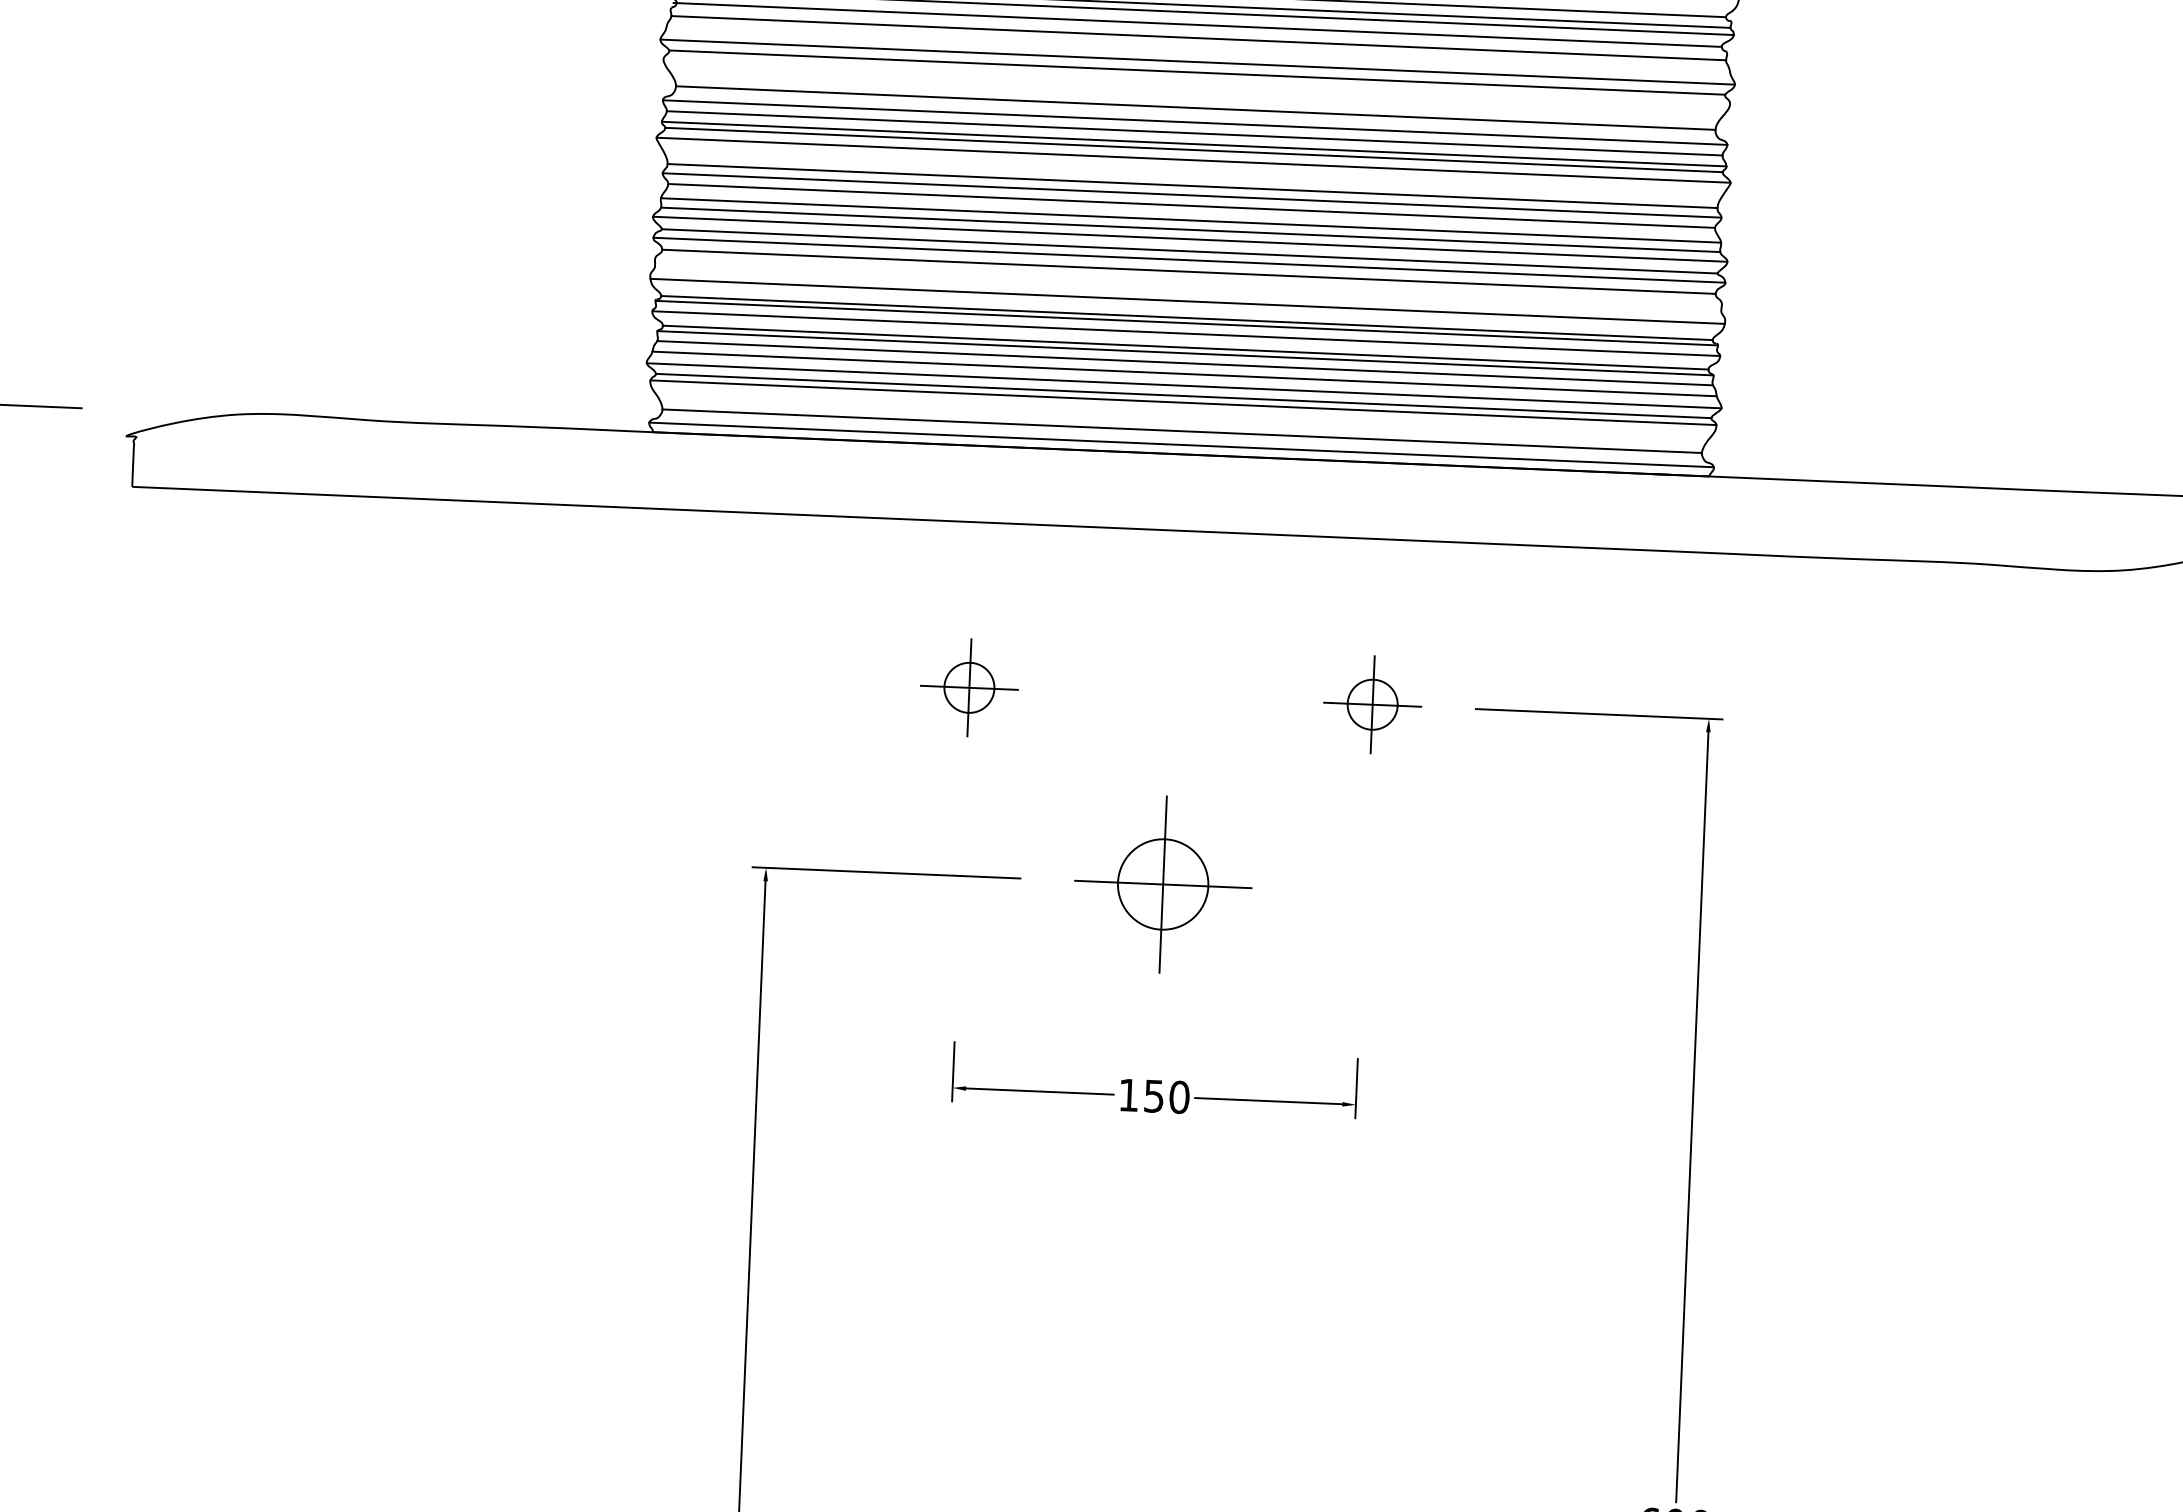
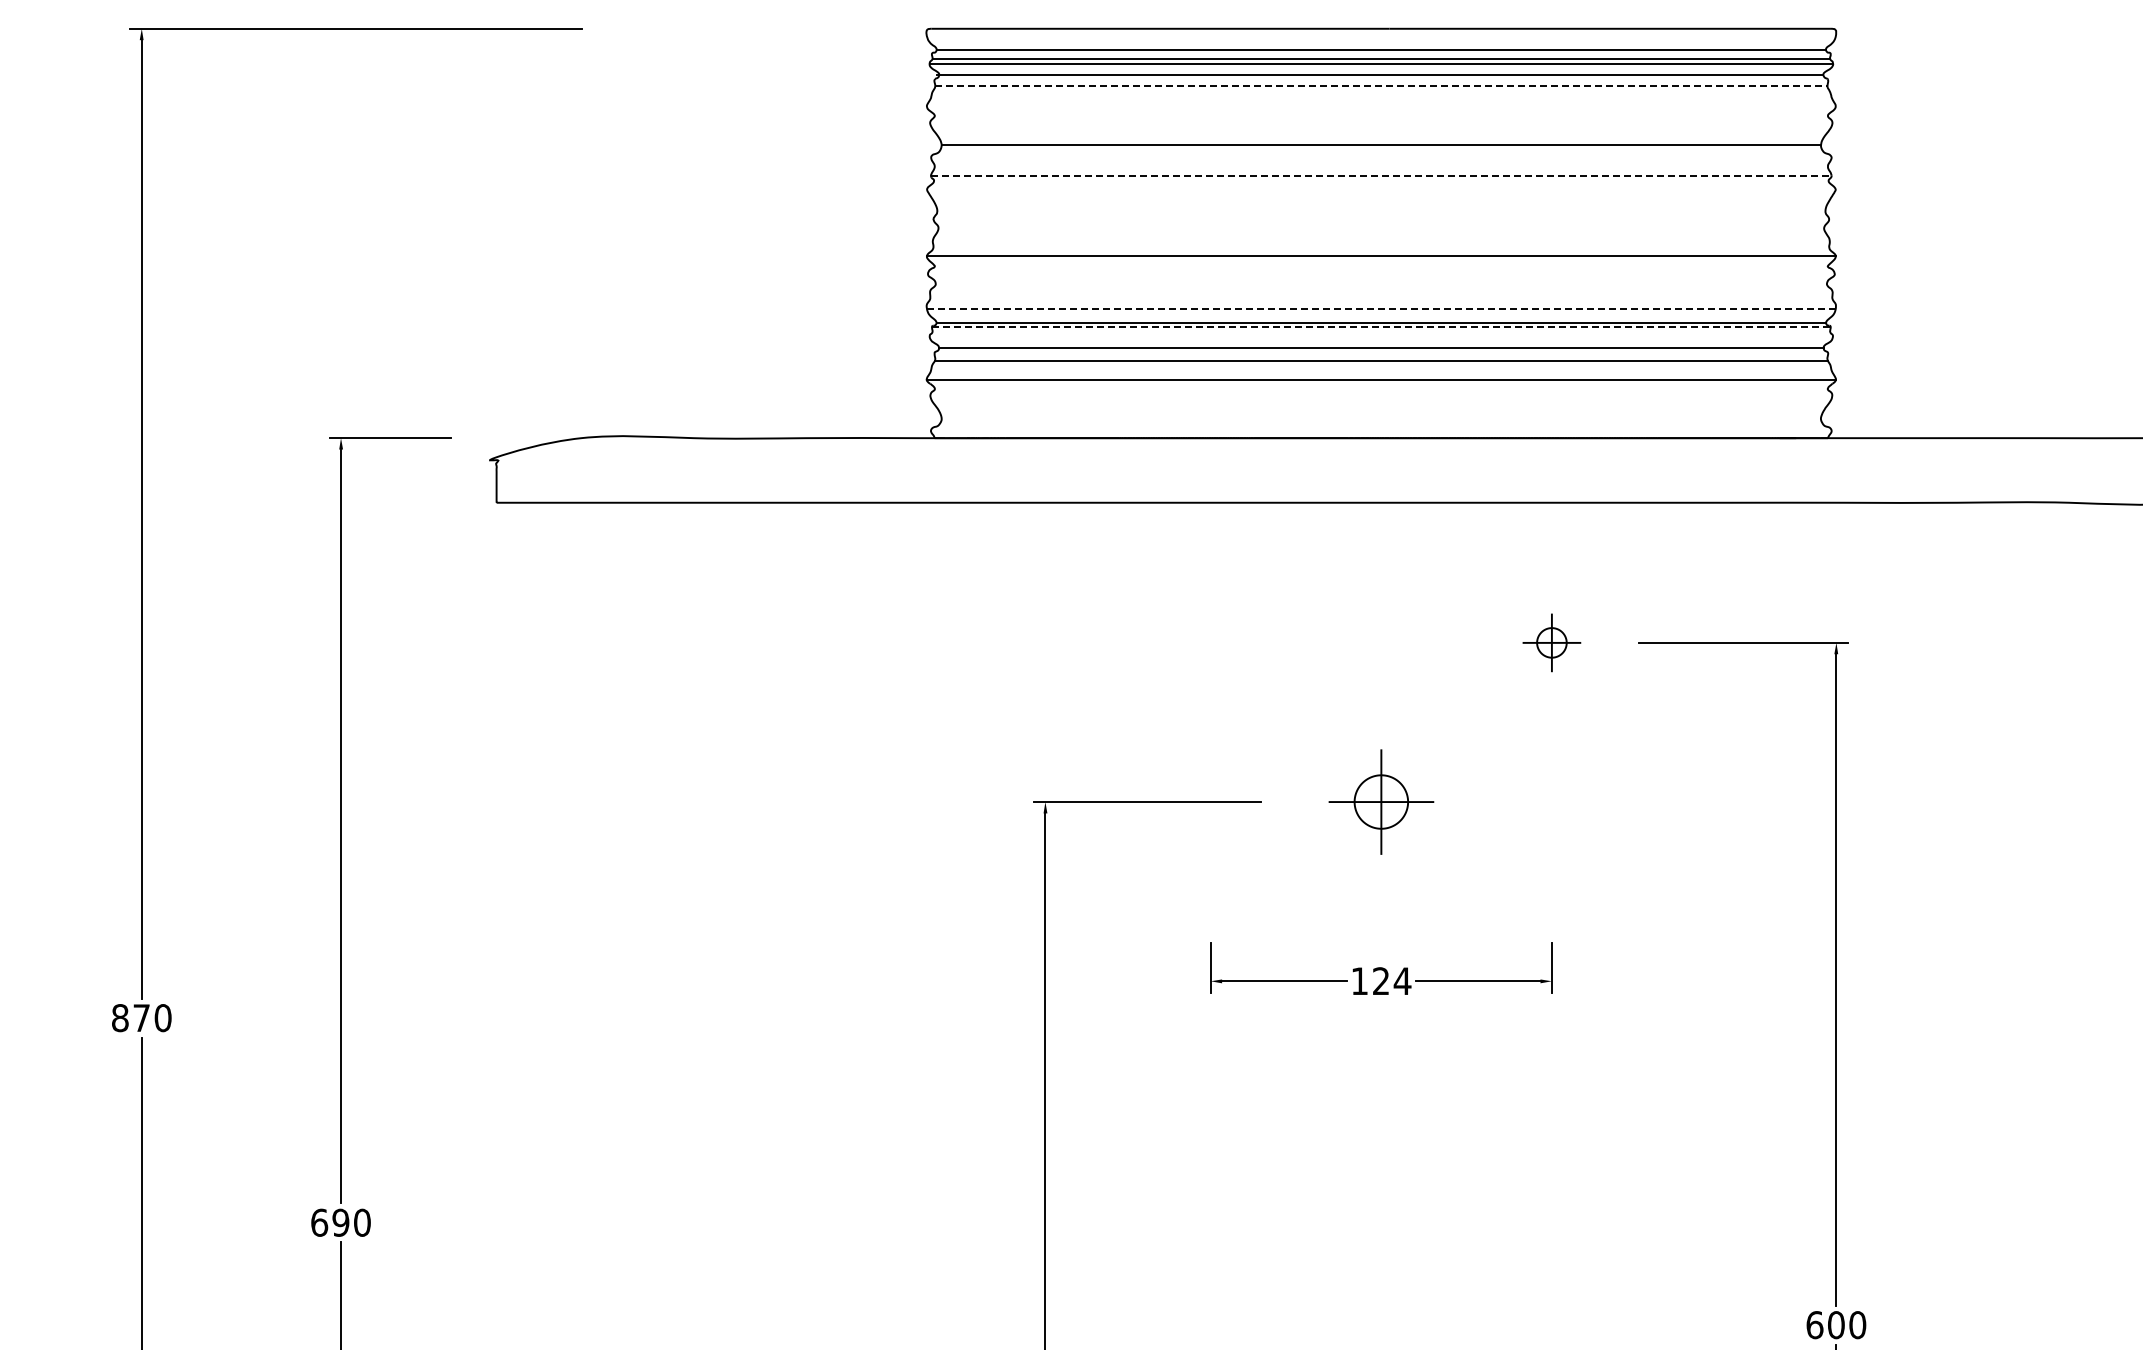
line: (1198, 38) -> (1381, 86), solid -> dashed
line: (1196, 62) -> (1380, 106), removed
line: (1196, 72) -> (1380, 115), removed
line: (1195, 122) -> (1381, 157), removed
line: (1193, 133) -> (1380, 166), removed
line: (1194, 143) -> (1381, 175), solid -> dashed
line: (1194, 149) -> (1381, 180), removed
line: (1193, 160) -> (1381, 189), removed
line: (1192, 186) -> (1381, 211), removed
line: (1192, 195) -> (1381, 219), removed
line: (1191, 206) -> (1381, 228), removed
line: (1191, 220) -> (1381, 240), removed
line: (1190, 230) -> (1381, 248), removed
line: (1188, 251) -> (1380, 266), removed
line: (1189, 259) -> (1381, 273), removed
line: (1189, 271) -> (1381, 283), removed
line: (1187, 301) -> (1381, 308), solid -> dashed
line: (1186, 323) -> (1381, 327), solid -> dashed
line: (1185, 334) -> (1380, 336), removed
line: (1184, 353) -> (1380, 352), removed
line: (1184, 374) -> (1381, 370), removed
line: (1182, 395) -> (1380, 388), removed
line: (1183, 402) -> (1381, 394), removed
line: (1181, 431) -> (1380, 418), removed
line: (1180, 445) -> (1380, 430), removed
part: (969, 687) -> (1210, 642), removed
part: (1372, 704) -> (1551, 642), size x0.7
part: (1163, 883) -> (1381, 801), size x0.7
text: (1167, 1097) -> (1392, 981), 150 -> 124

